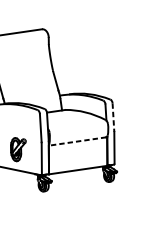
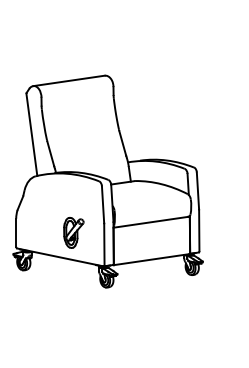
line: (113, 117) -> (197, 191), dashed -> solid
line: (77, 141) -> (151, 222), dashed -> solid

